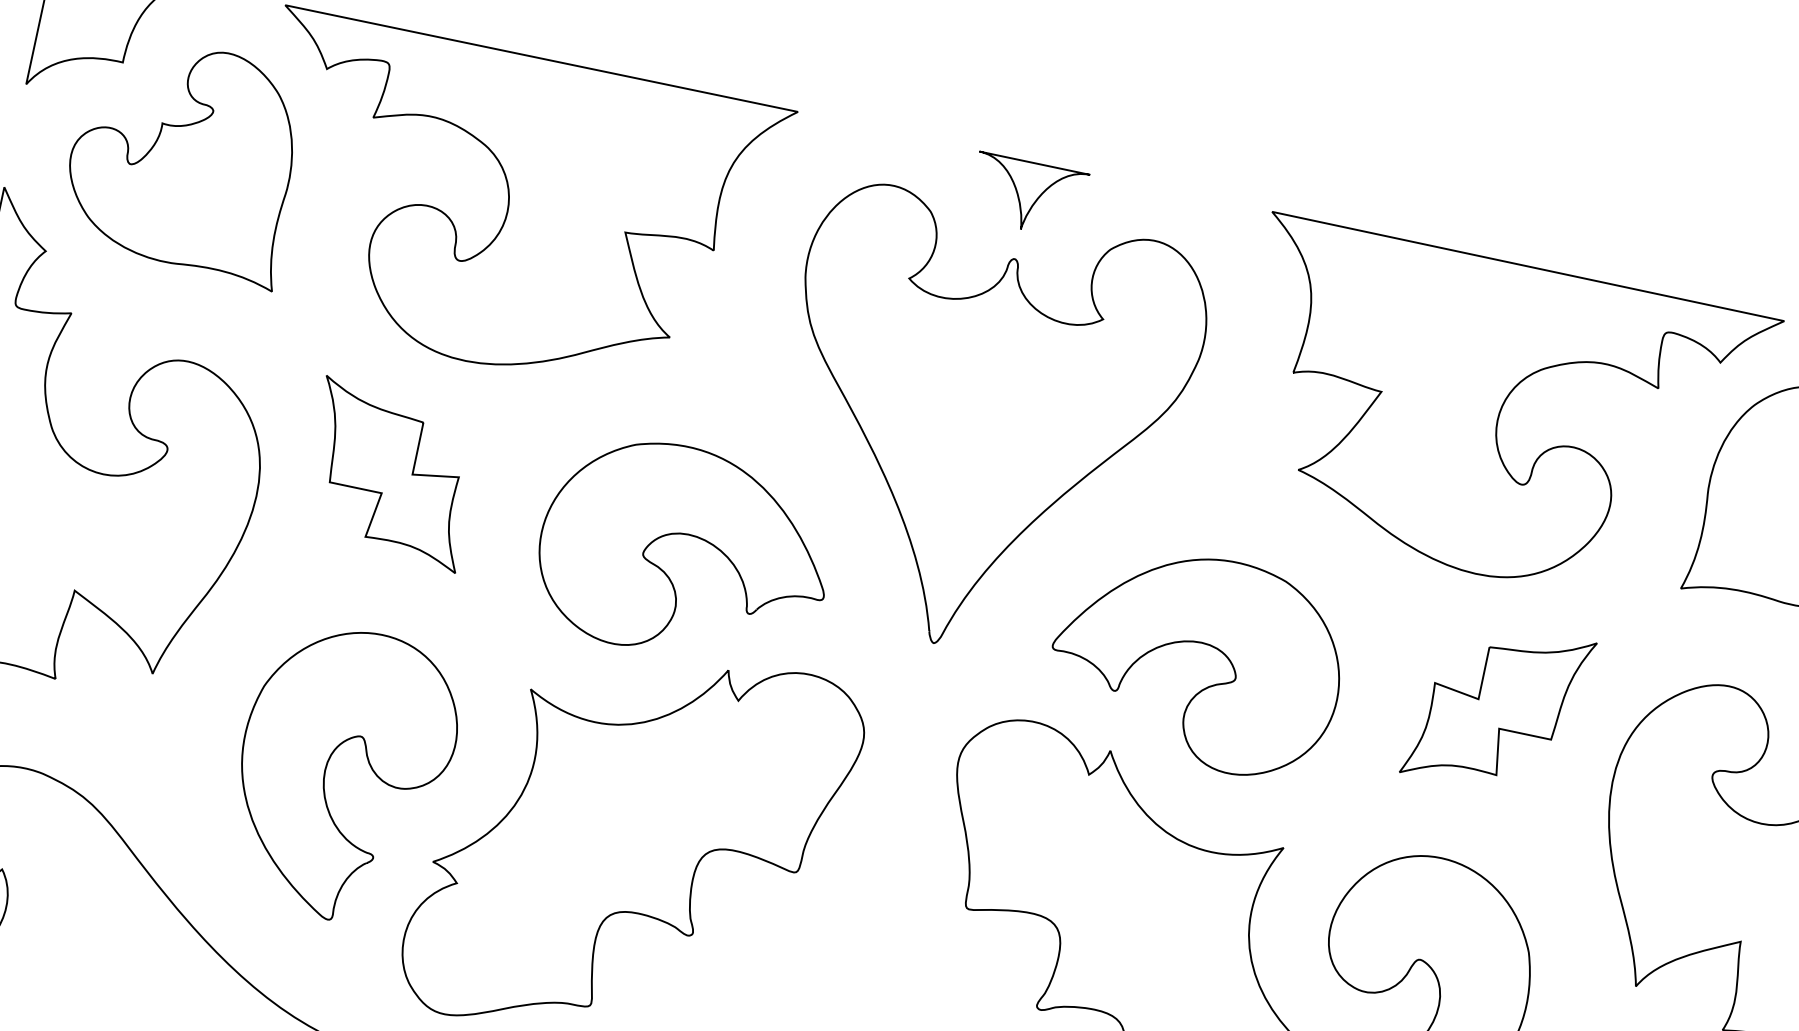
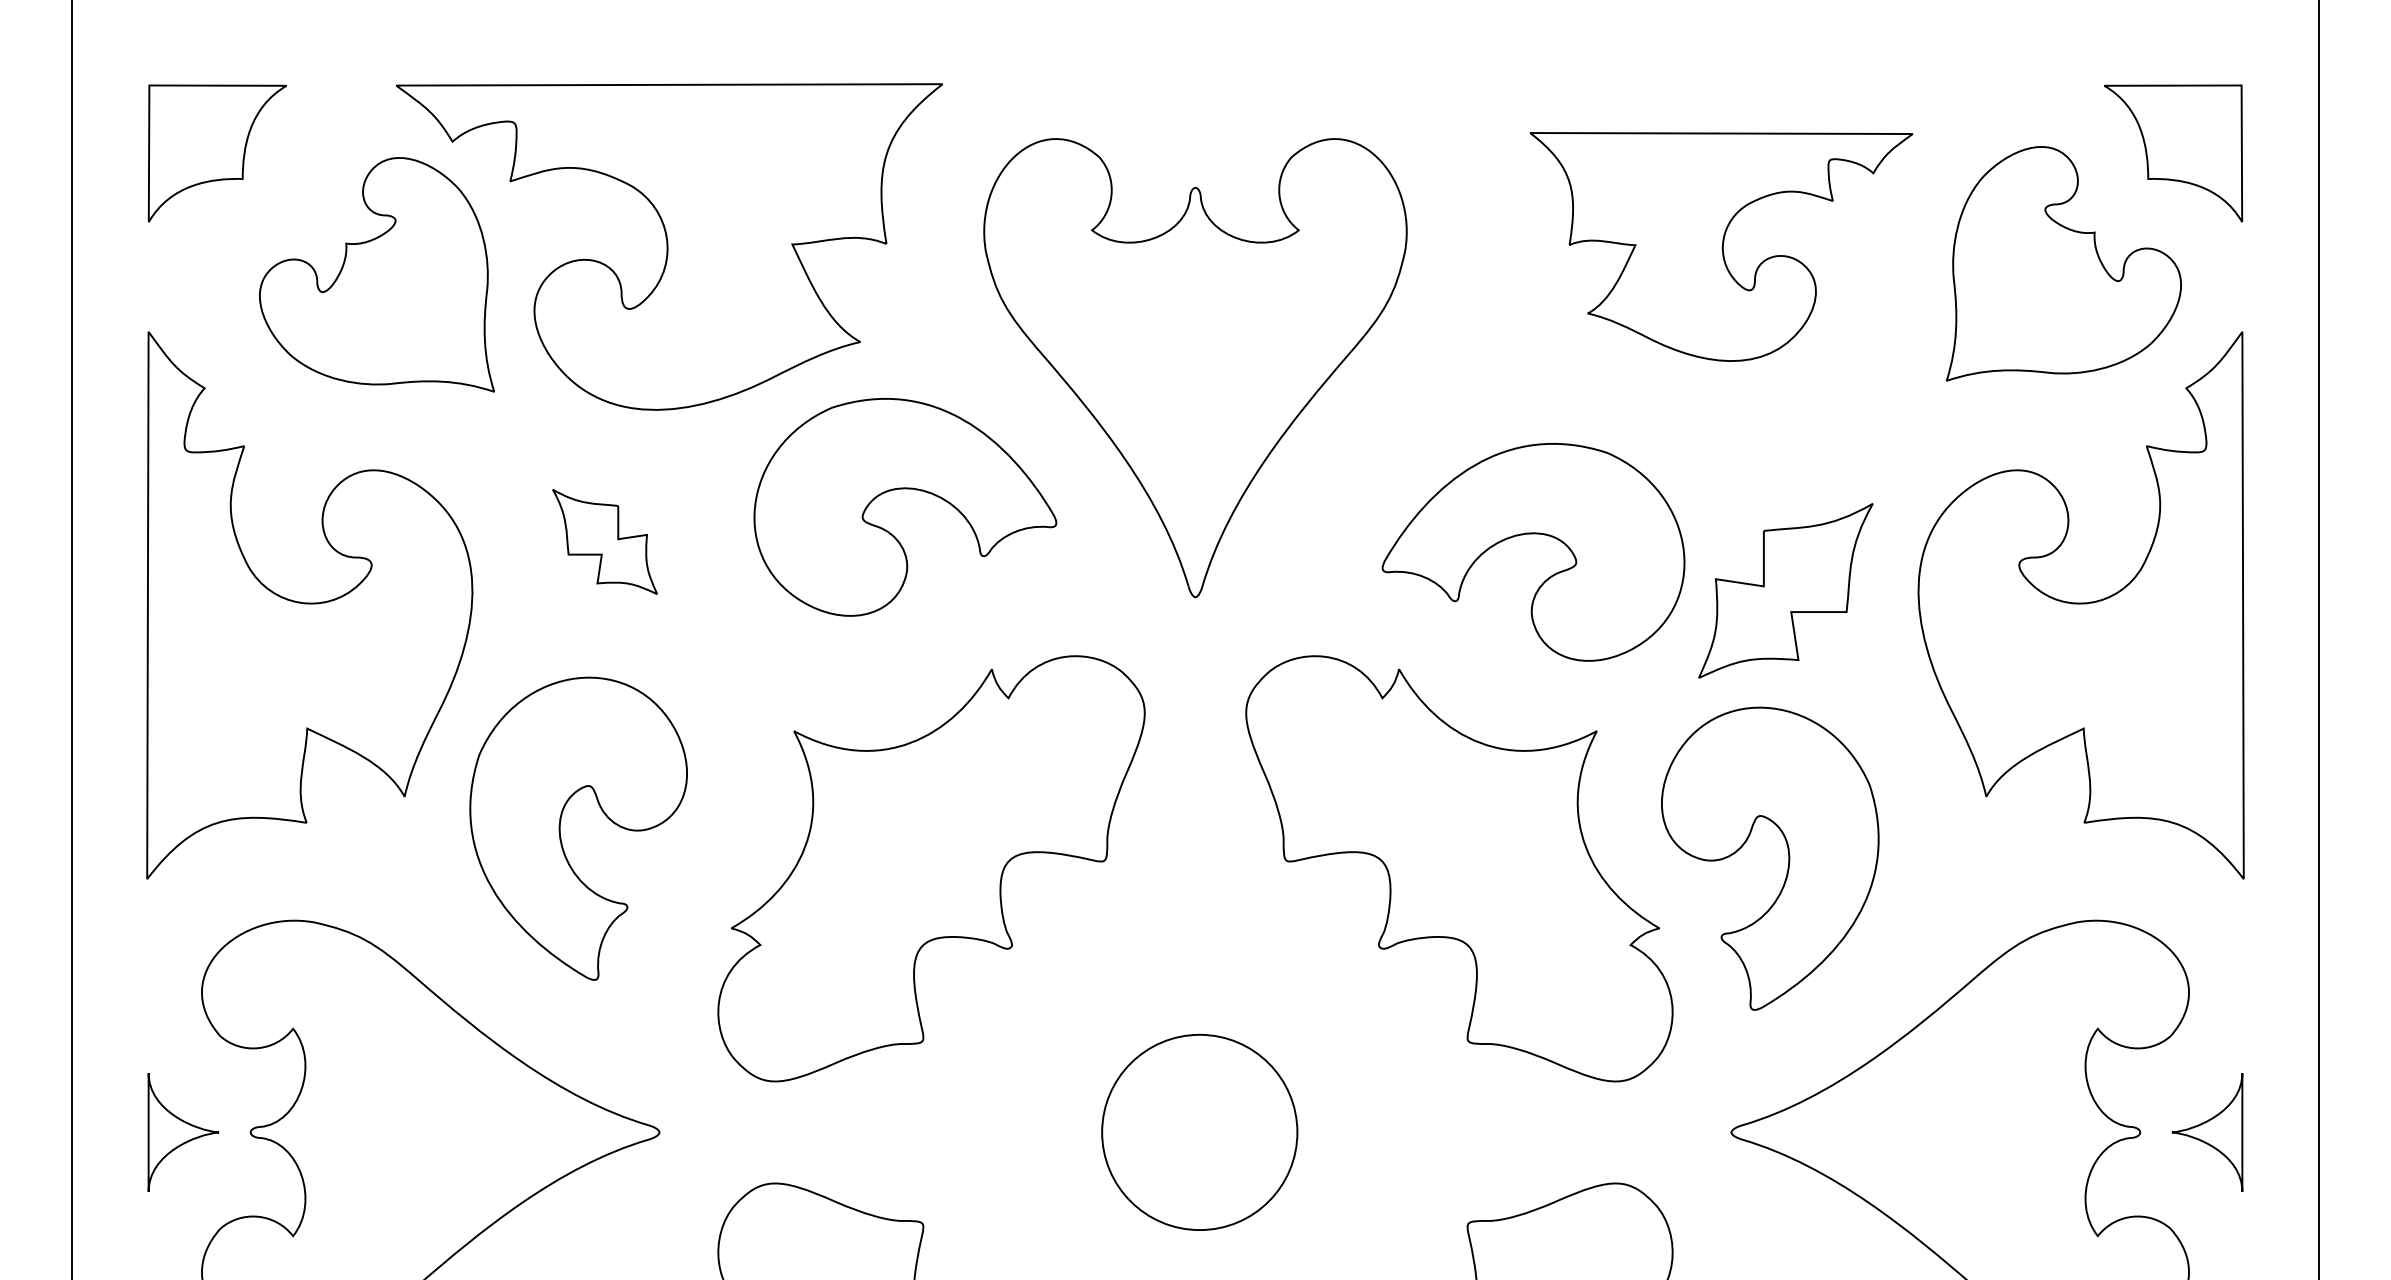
part: (185, 158) -> (377, 274), moved
part: (1027, 195) -> (1195, 120), removed
part: (1496, 418) -> (1721, 246), size x0.7
part: (390, 473) -> (604, 541), size x0.6
part: (688, 535) -> (905, 489), moved
part: (1200, 643) -> (1533, 534), moved
part: (1498, 707) -> (1785, 590), moved
part: (325, 770) -> (560, 828), moved

